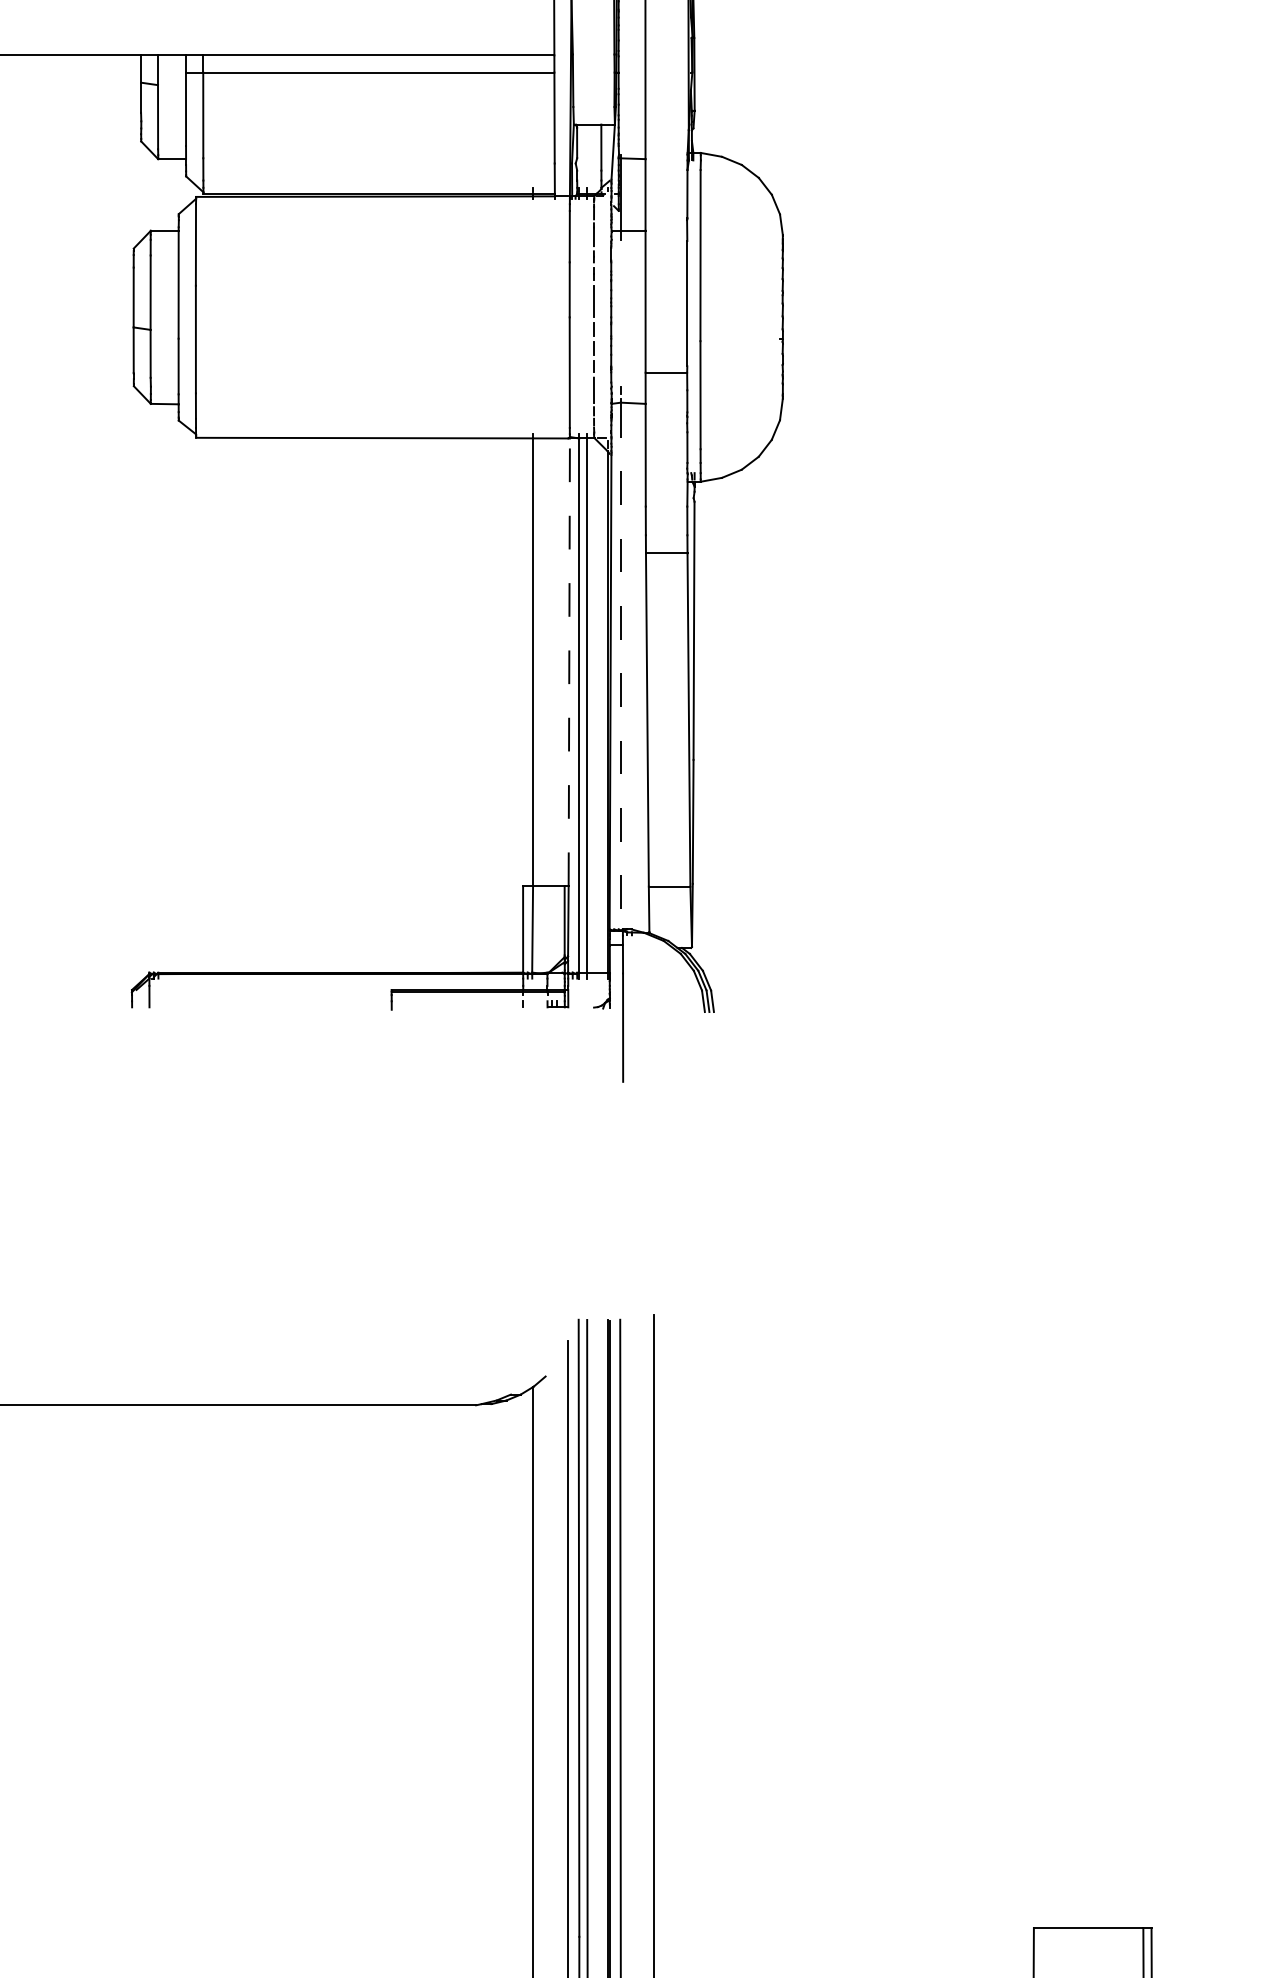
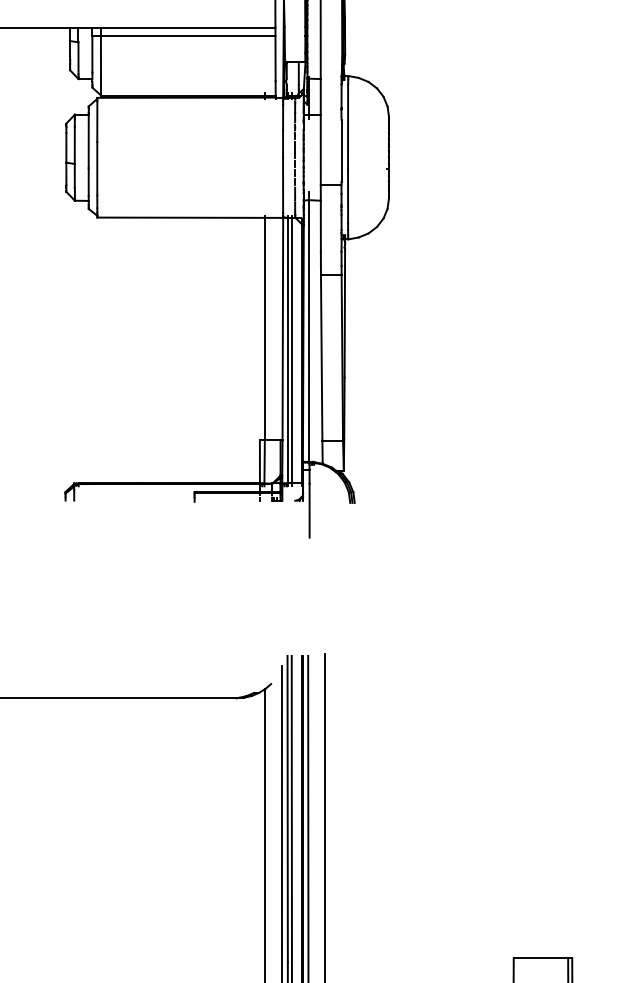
line: (568, 661) -> (282, 328), dashed -> solid
line: (620, 667) -> (308, 331), dashed -> solid

